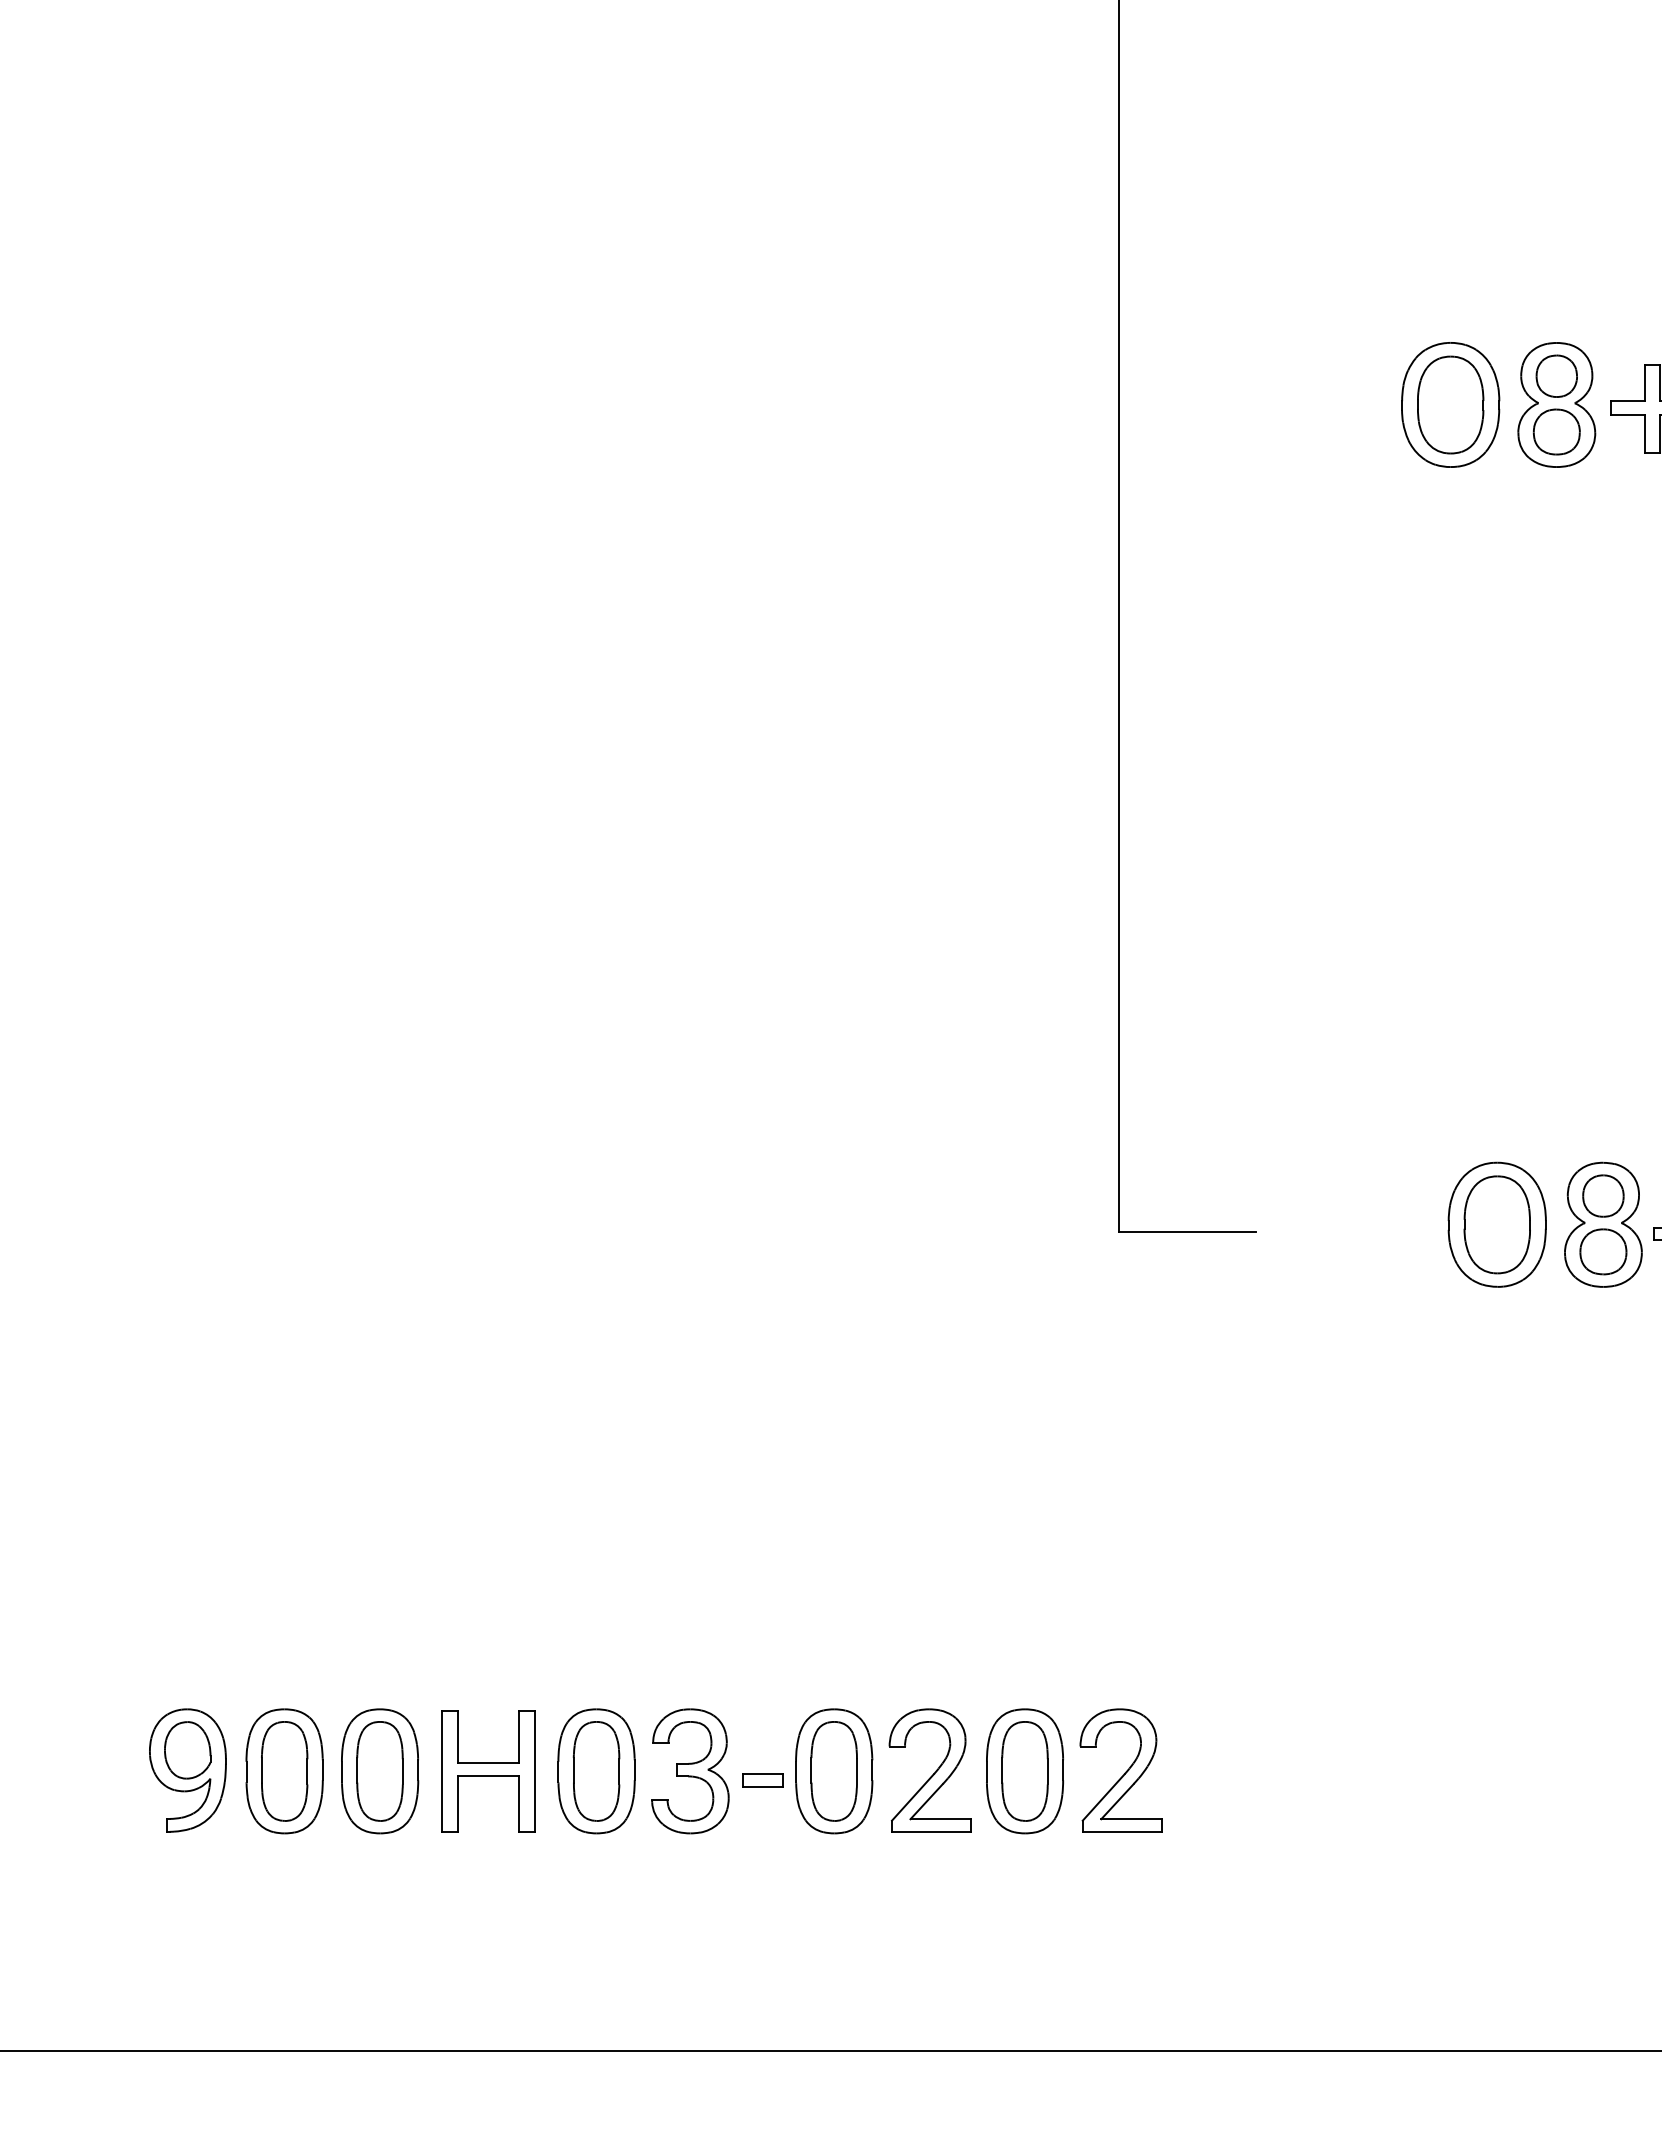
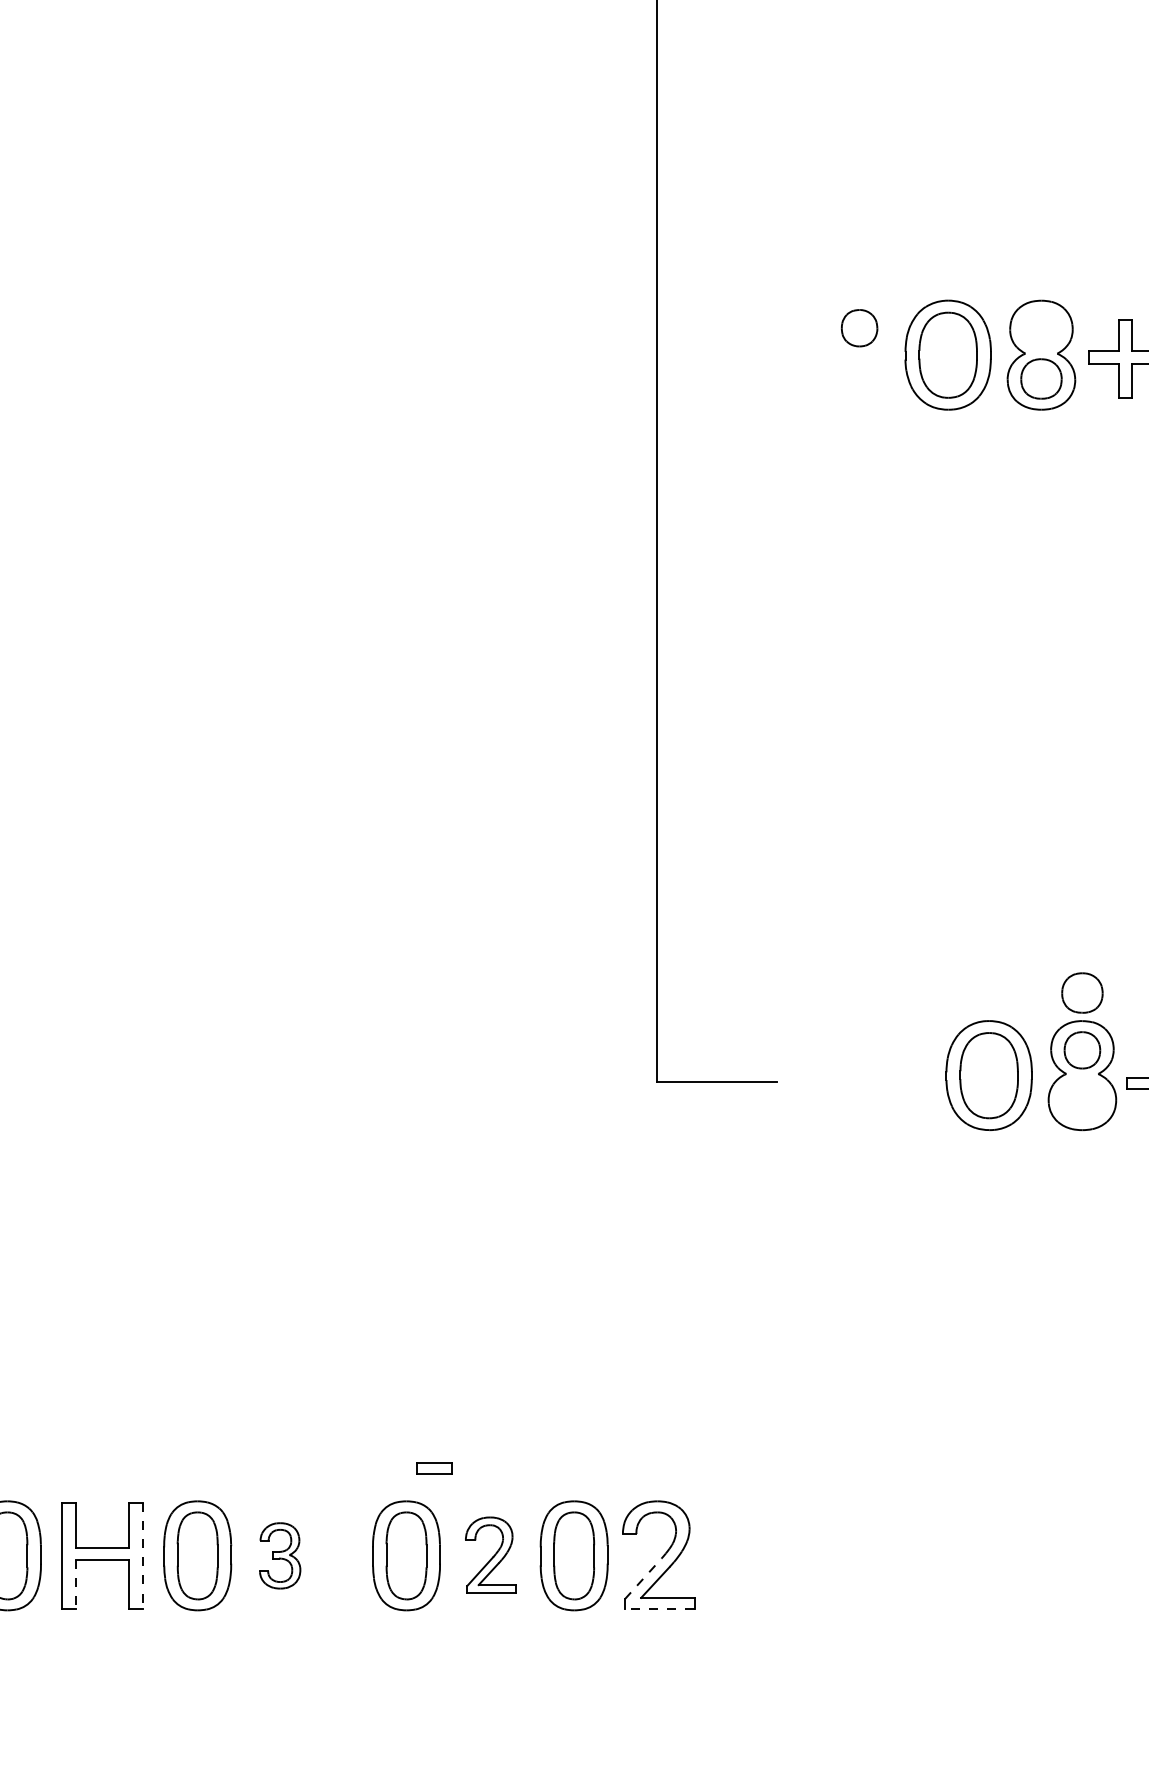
part: (1556, 375) -> (859, 327), moved
part: (1603, 1251) -> (1082, 992), moved
part: (929, 1770) -> (490, 1555), size x0.7
line: (534, 1771) -> (143, 1555), solid -> dashed
part: (690, 1771) -> (280, 1555), size x0.6
part: (762, 1780) -> (434, 1468), moved
line: (1104, 1797) -> (644, 1578), solid -> dashed
line: (457, 1803) -> (75, 1584), solid -> dashed
line: (1122, 1831) -> (659, 1608), solid -> dashed

